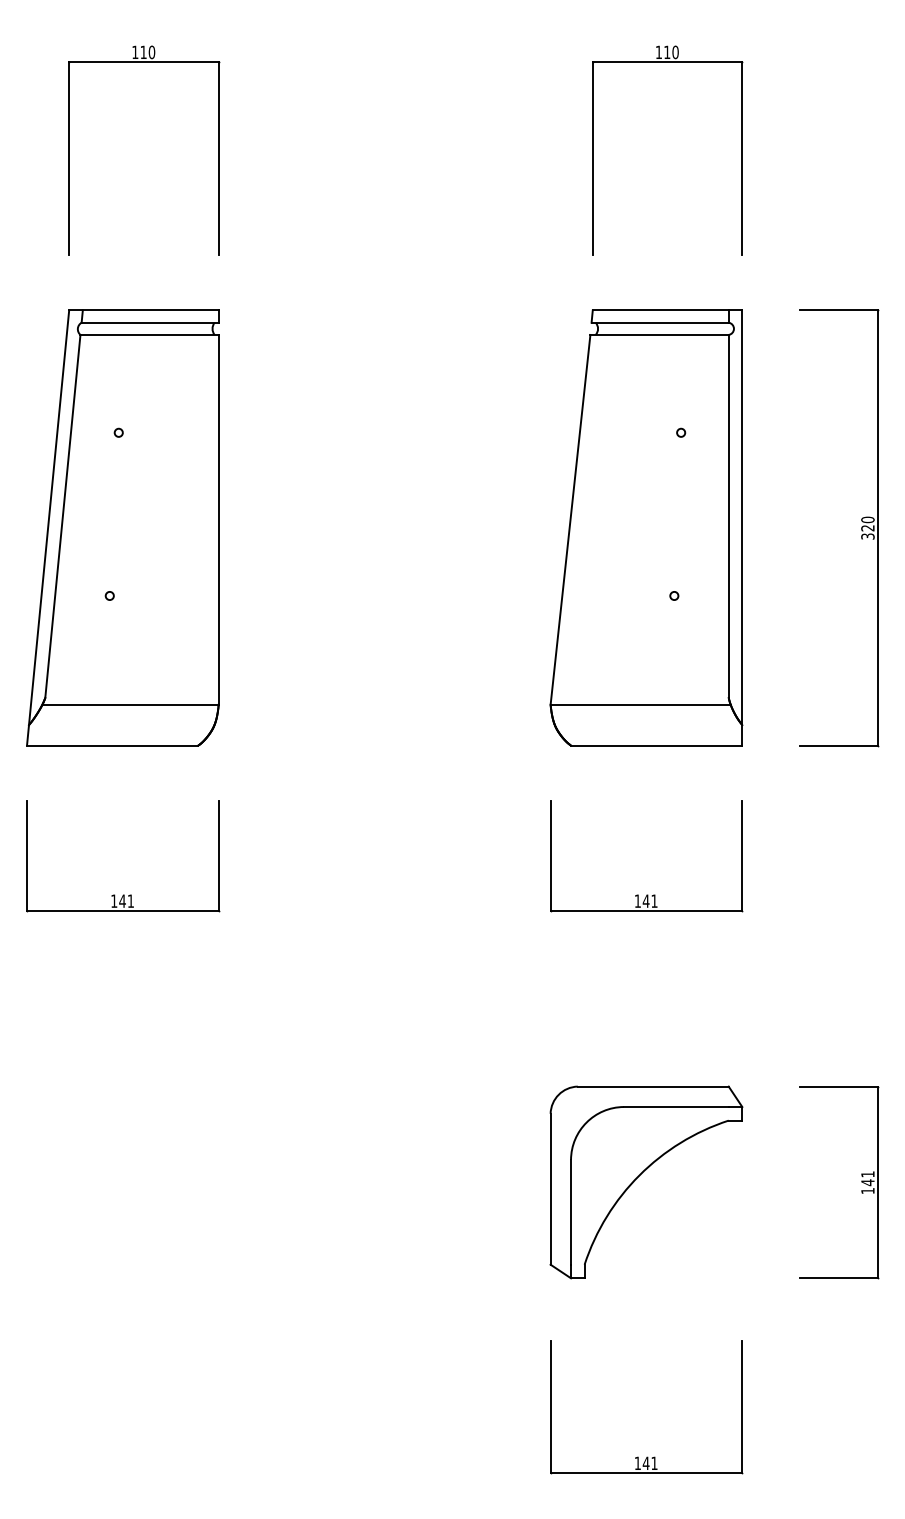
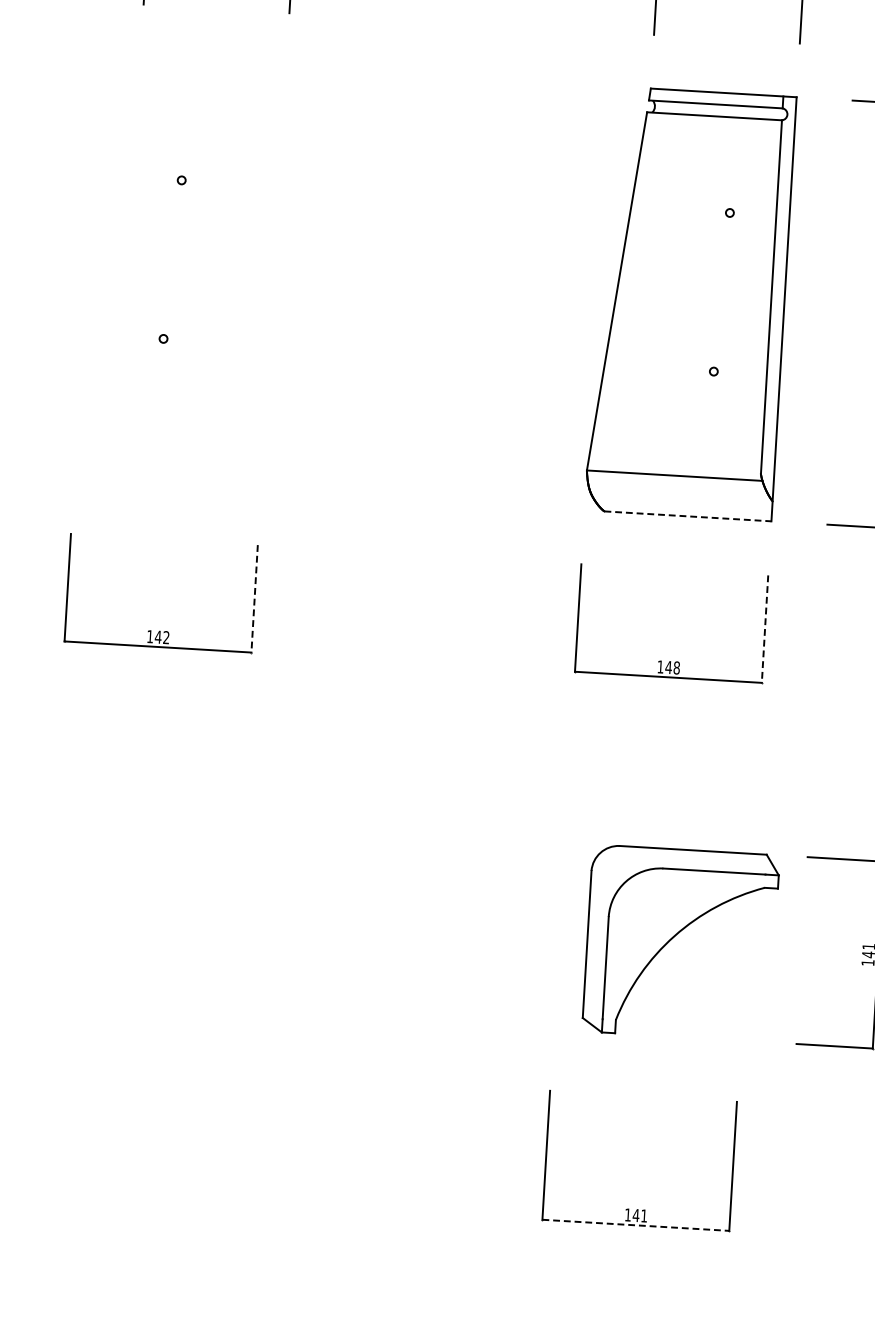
part: (122, 527) -> (179, 272), removed
line: (656, 745) -> (687, 516), solid -> dashed
line: (218, 856) -> (254, 599), solid -> dashed
line: (742, 856) -> (765, 629), solid -> dashed
text: (130, 900) -> (166, 636), 141 -> 142
text: (654, 900) -> (676, 667), 141 -> 148
part: (640, 1175) -> (675, 936), moved
line: (646, 1473) -> (635, 1225), solid -> dashed

